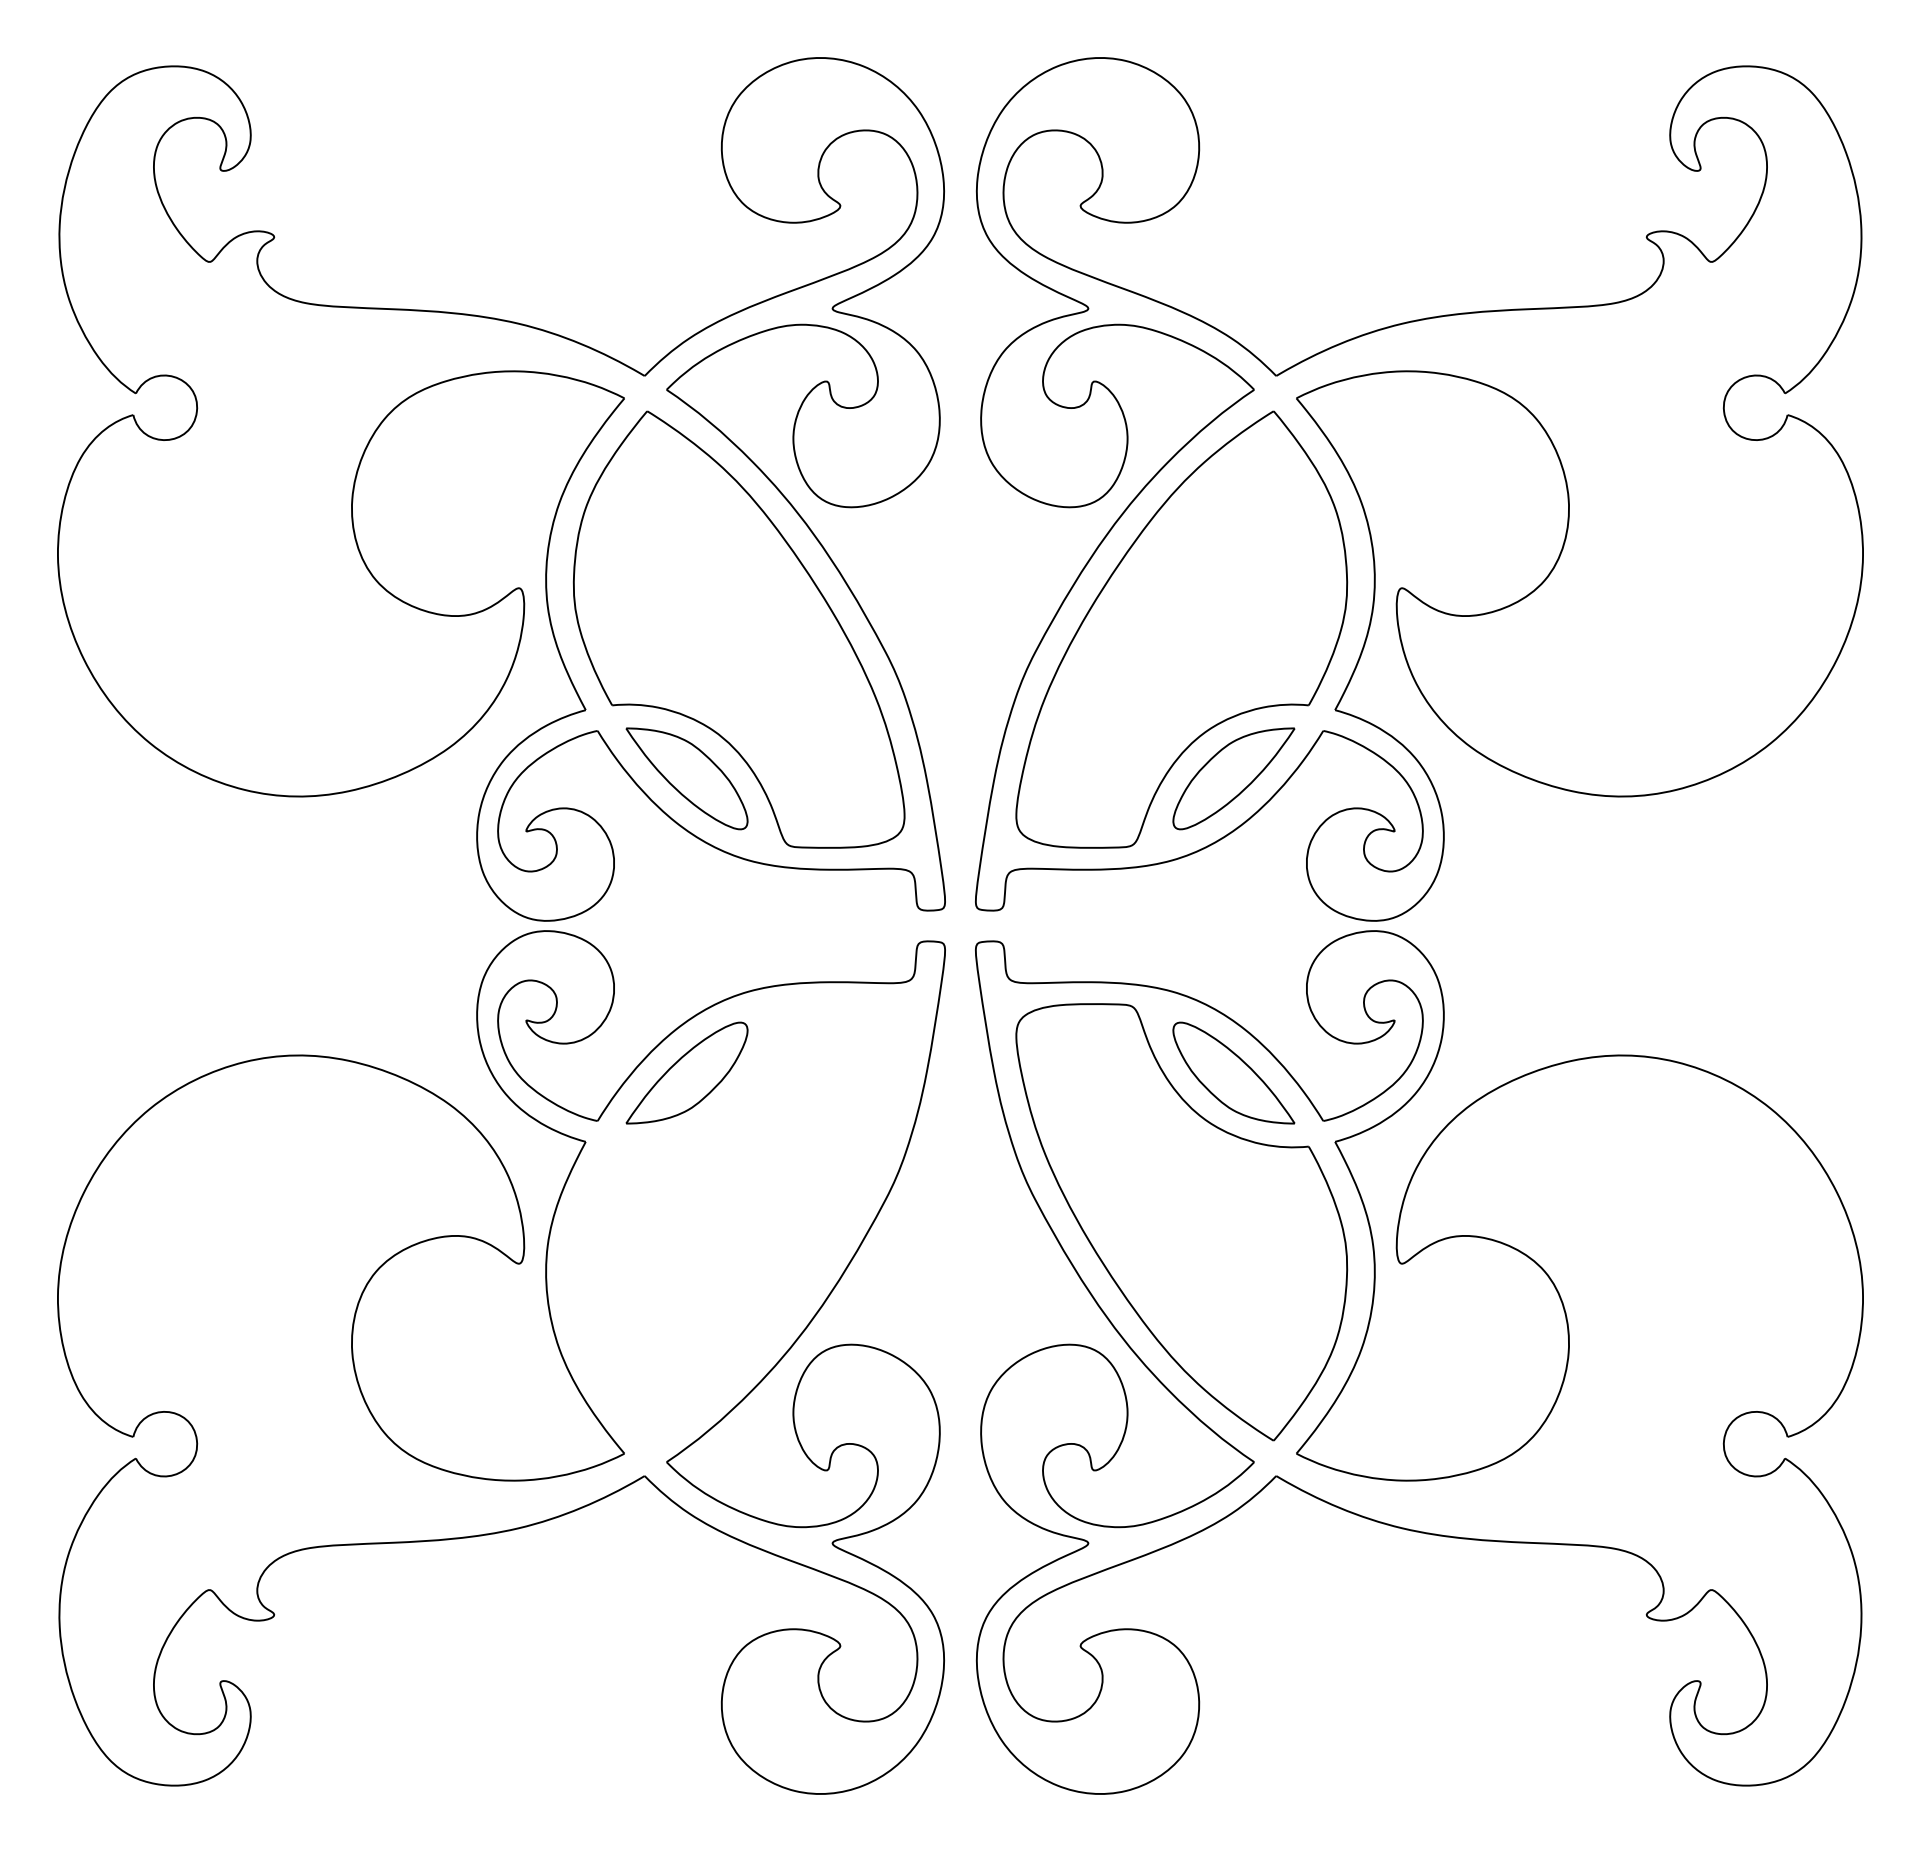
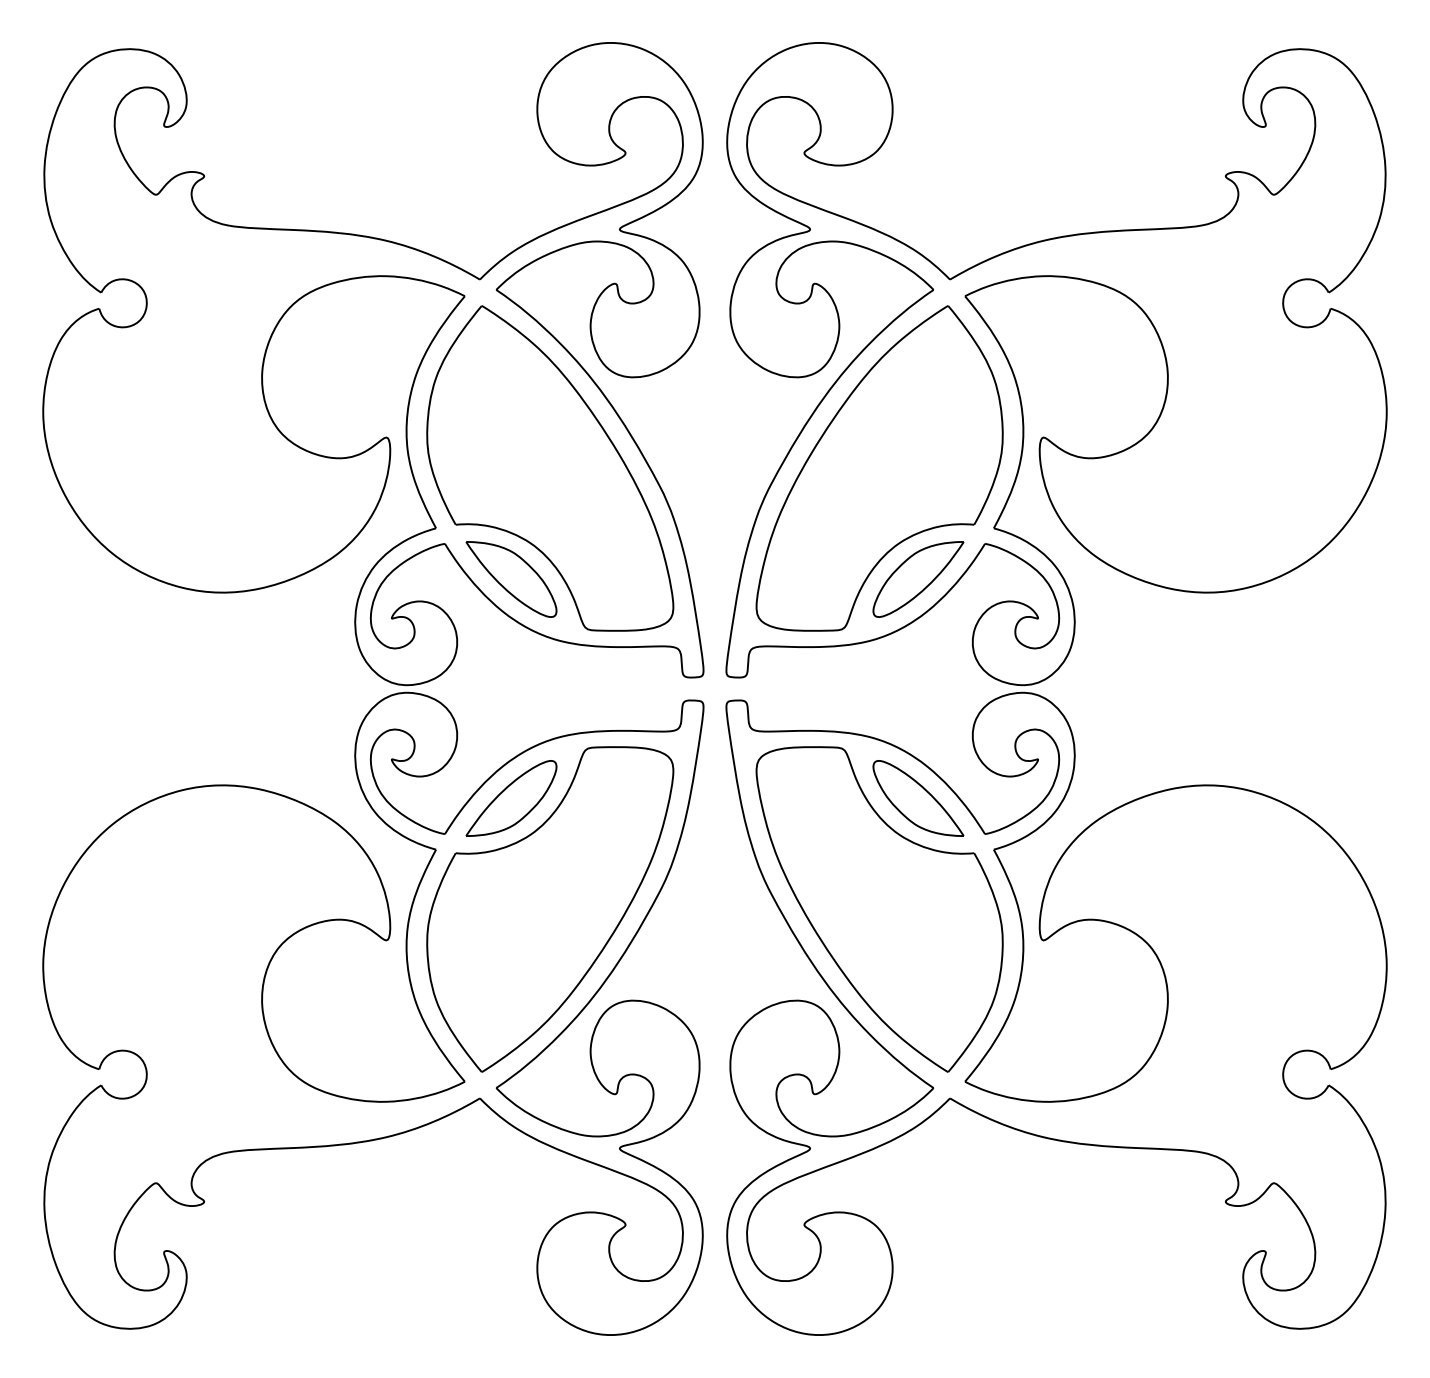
part: (738, 1222) -> (549, 909), added

